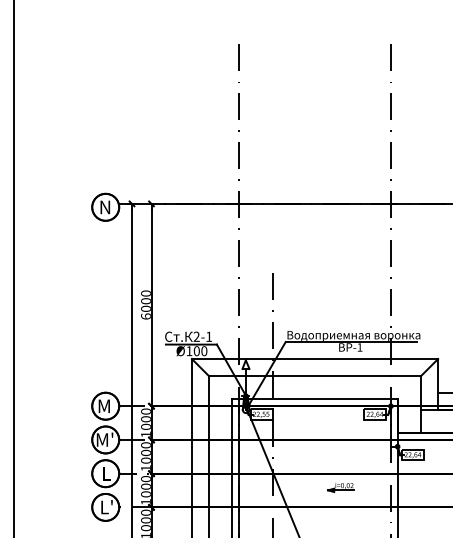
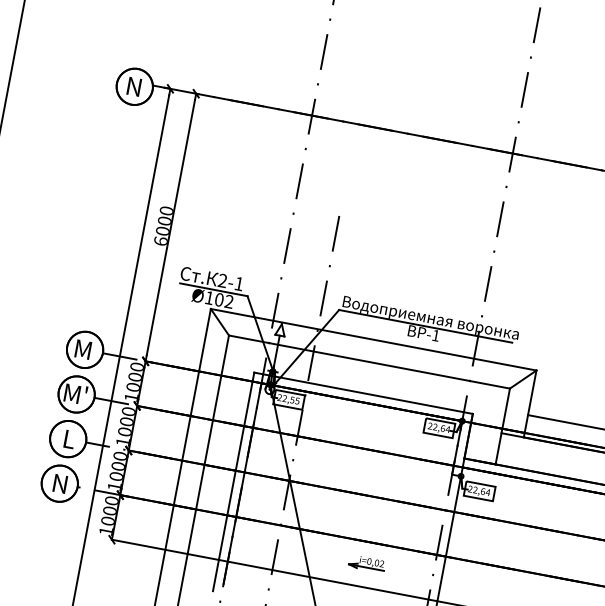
text: (204, 351) -> (229, 302), Ø100 -> Ø102
part: (340, 487) -> (366, 563), moved
text: (107, 507) -> (62, 484), L' -> N

